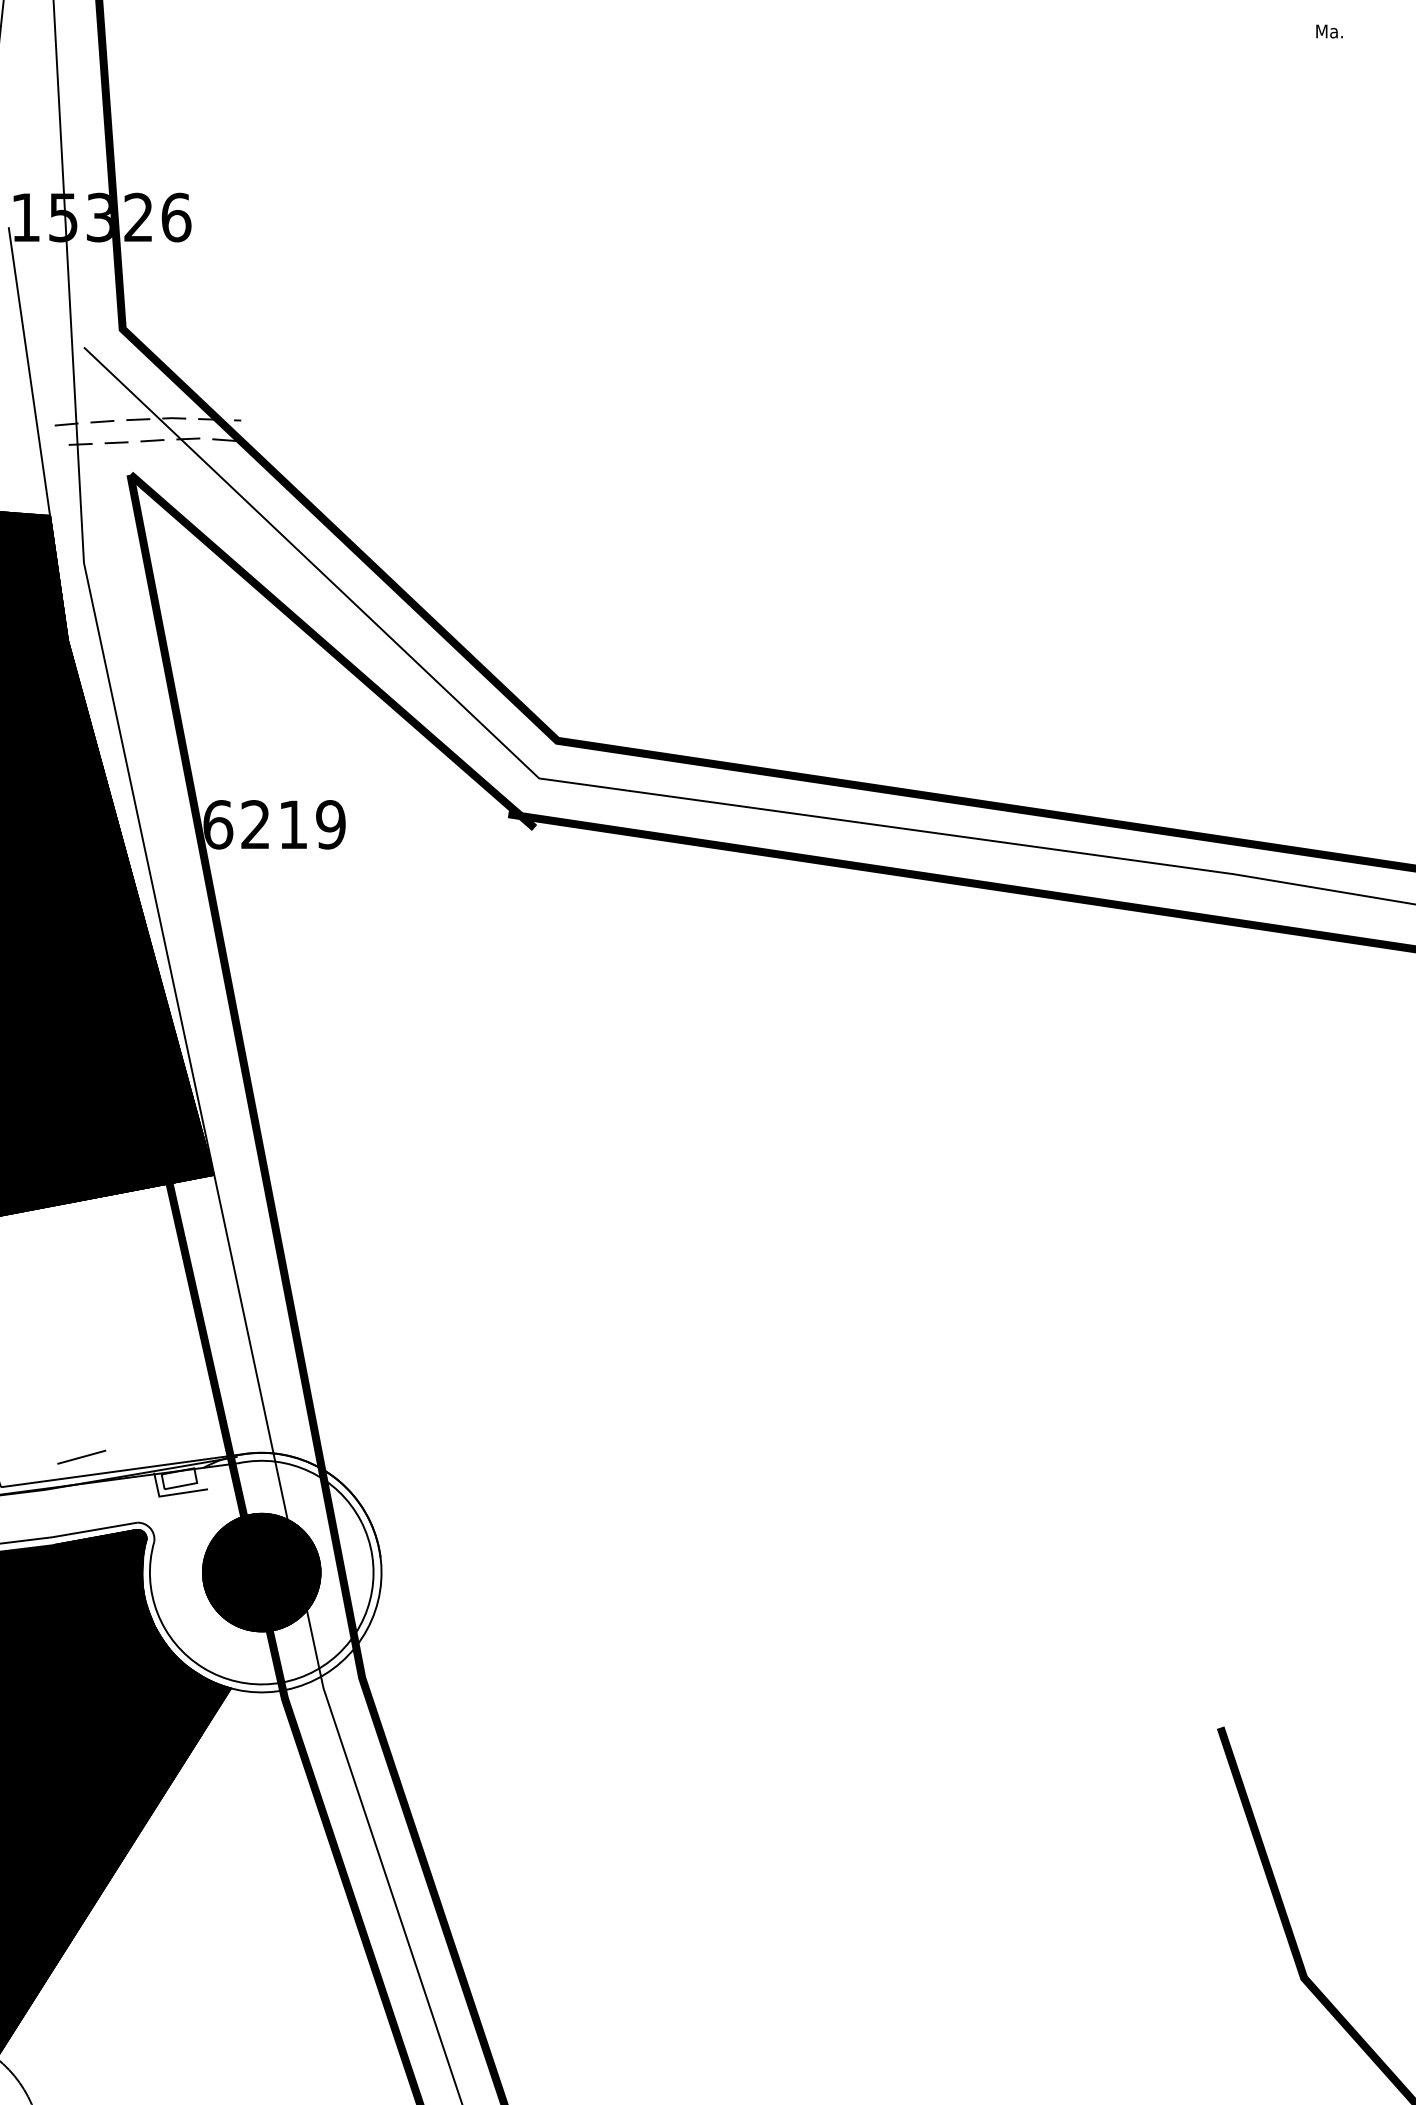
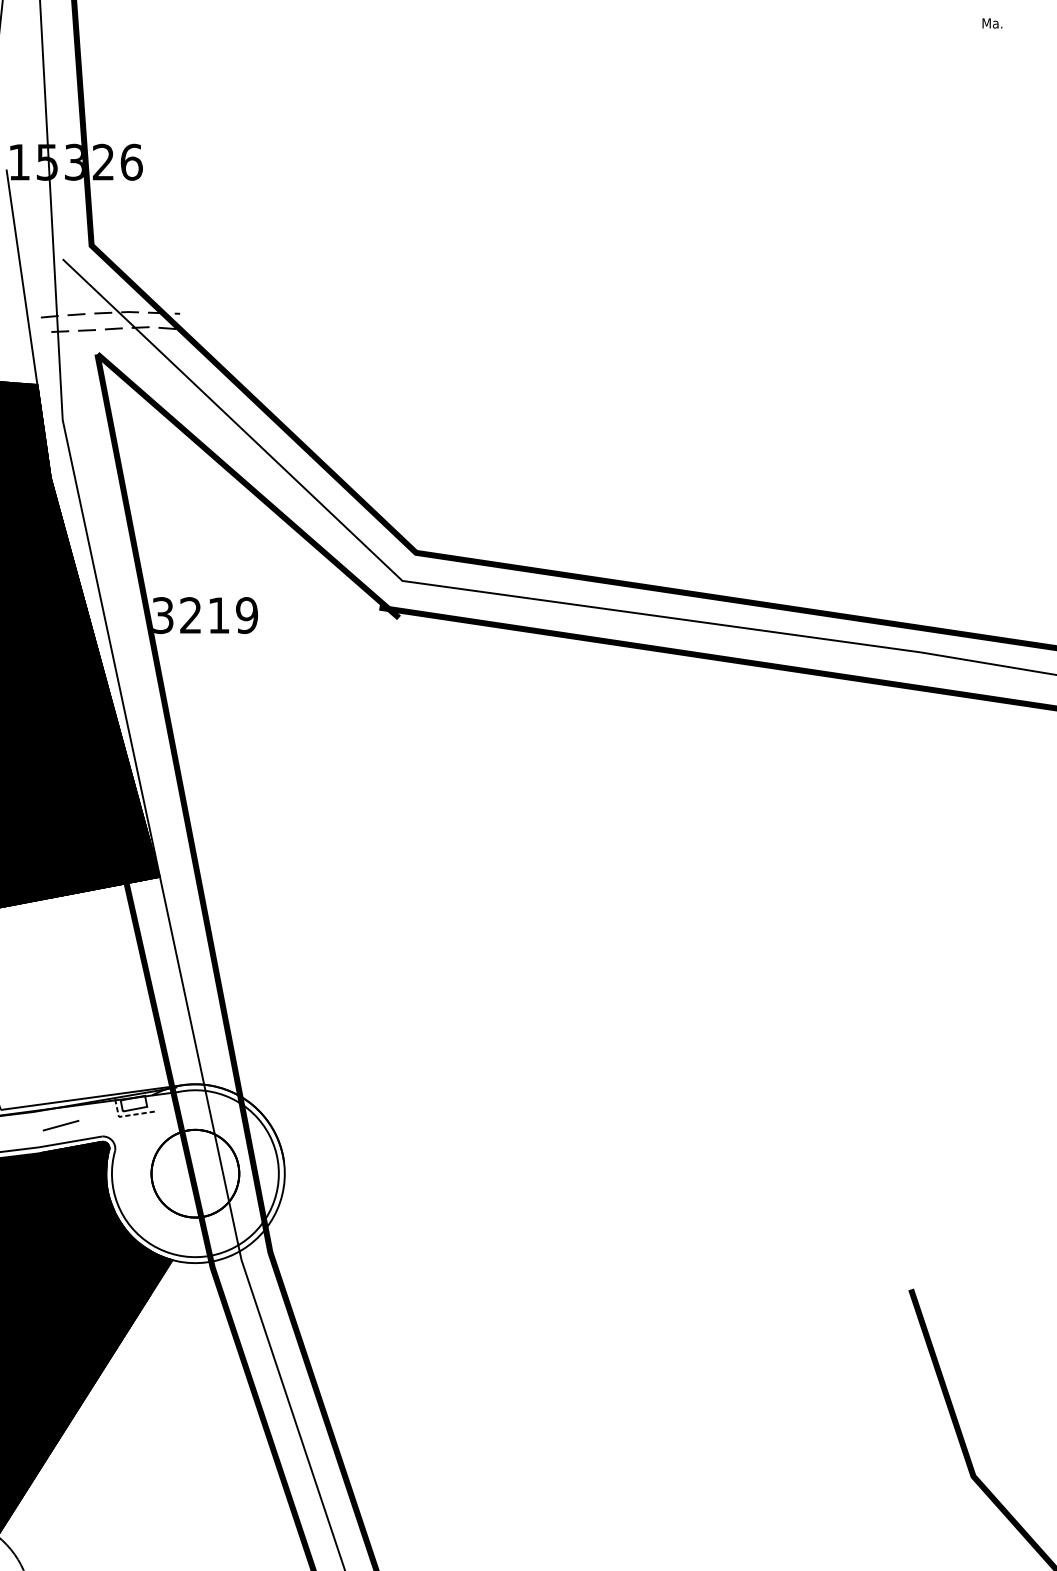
text: (218, 824) -> (163, 615), 6219 -> 3219
line: (81, 1456) -> (60, 1125), moved
line: (171, 1494) -> (128, 1115), solid -> dashed
fill: (261, 1572) -> (195, 1173), removed

